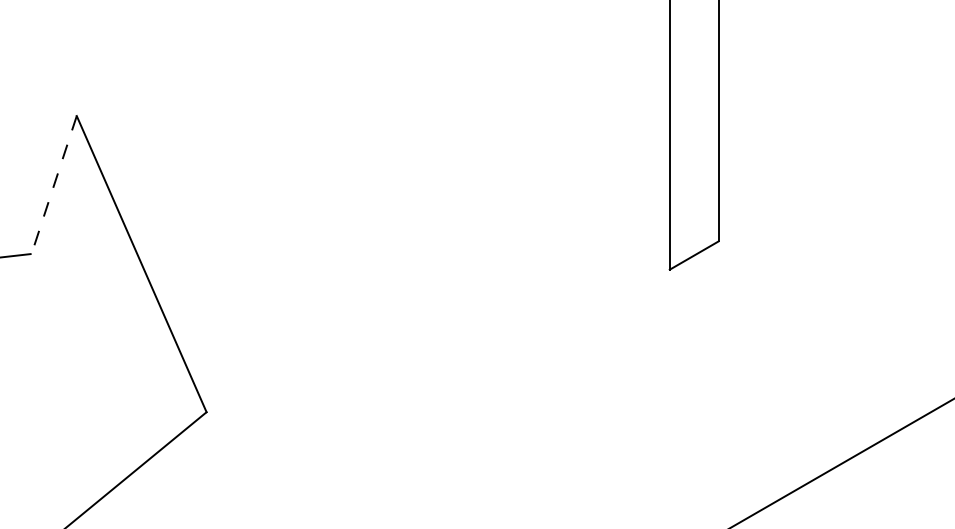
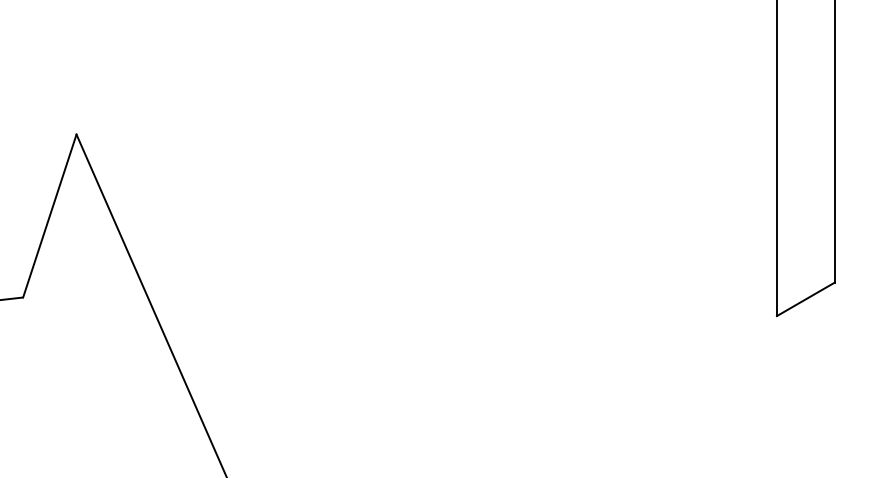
line: (54, 184) -> (50, 215), dashed -> solid

